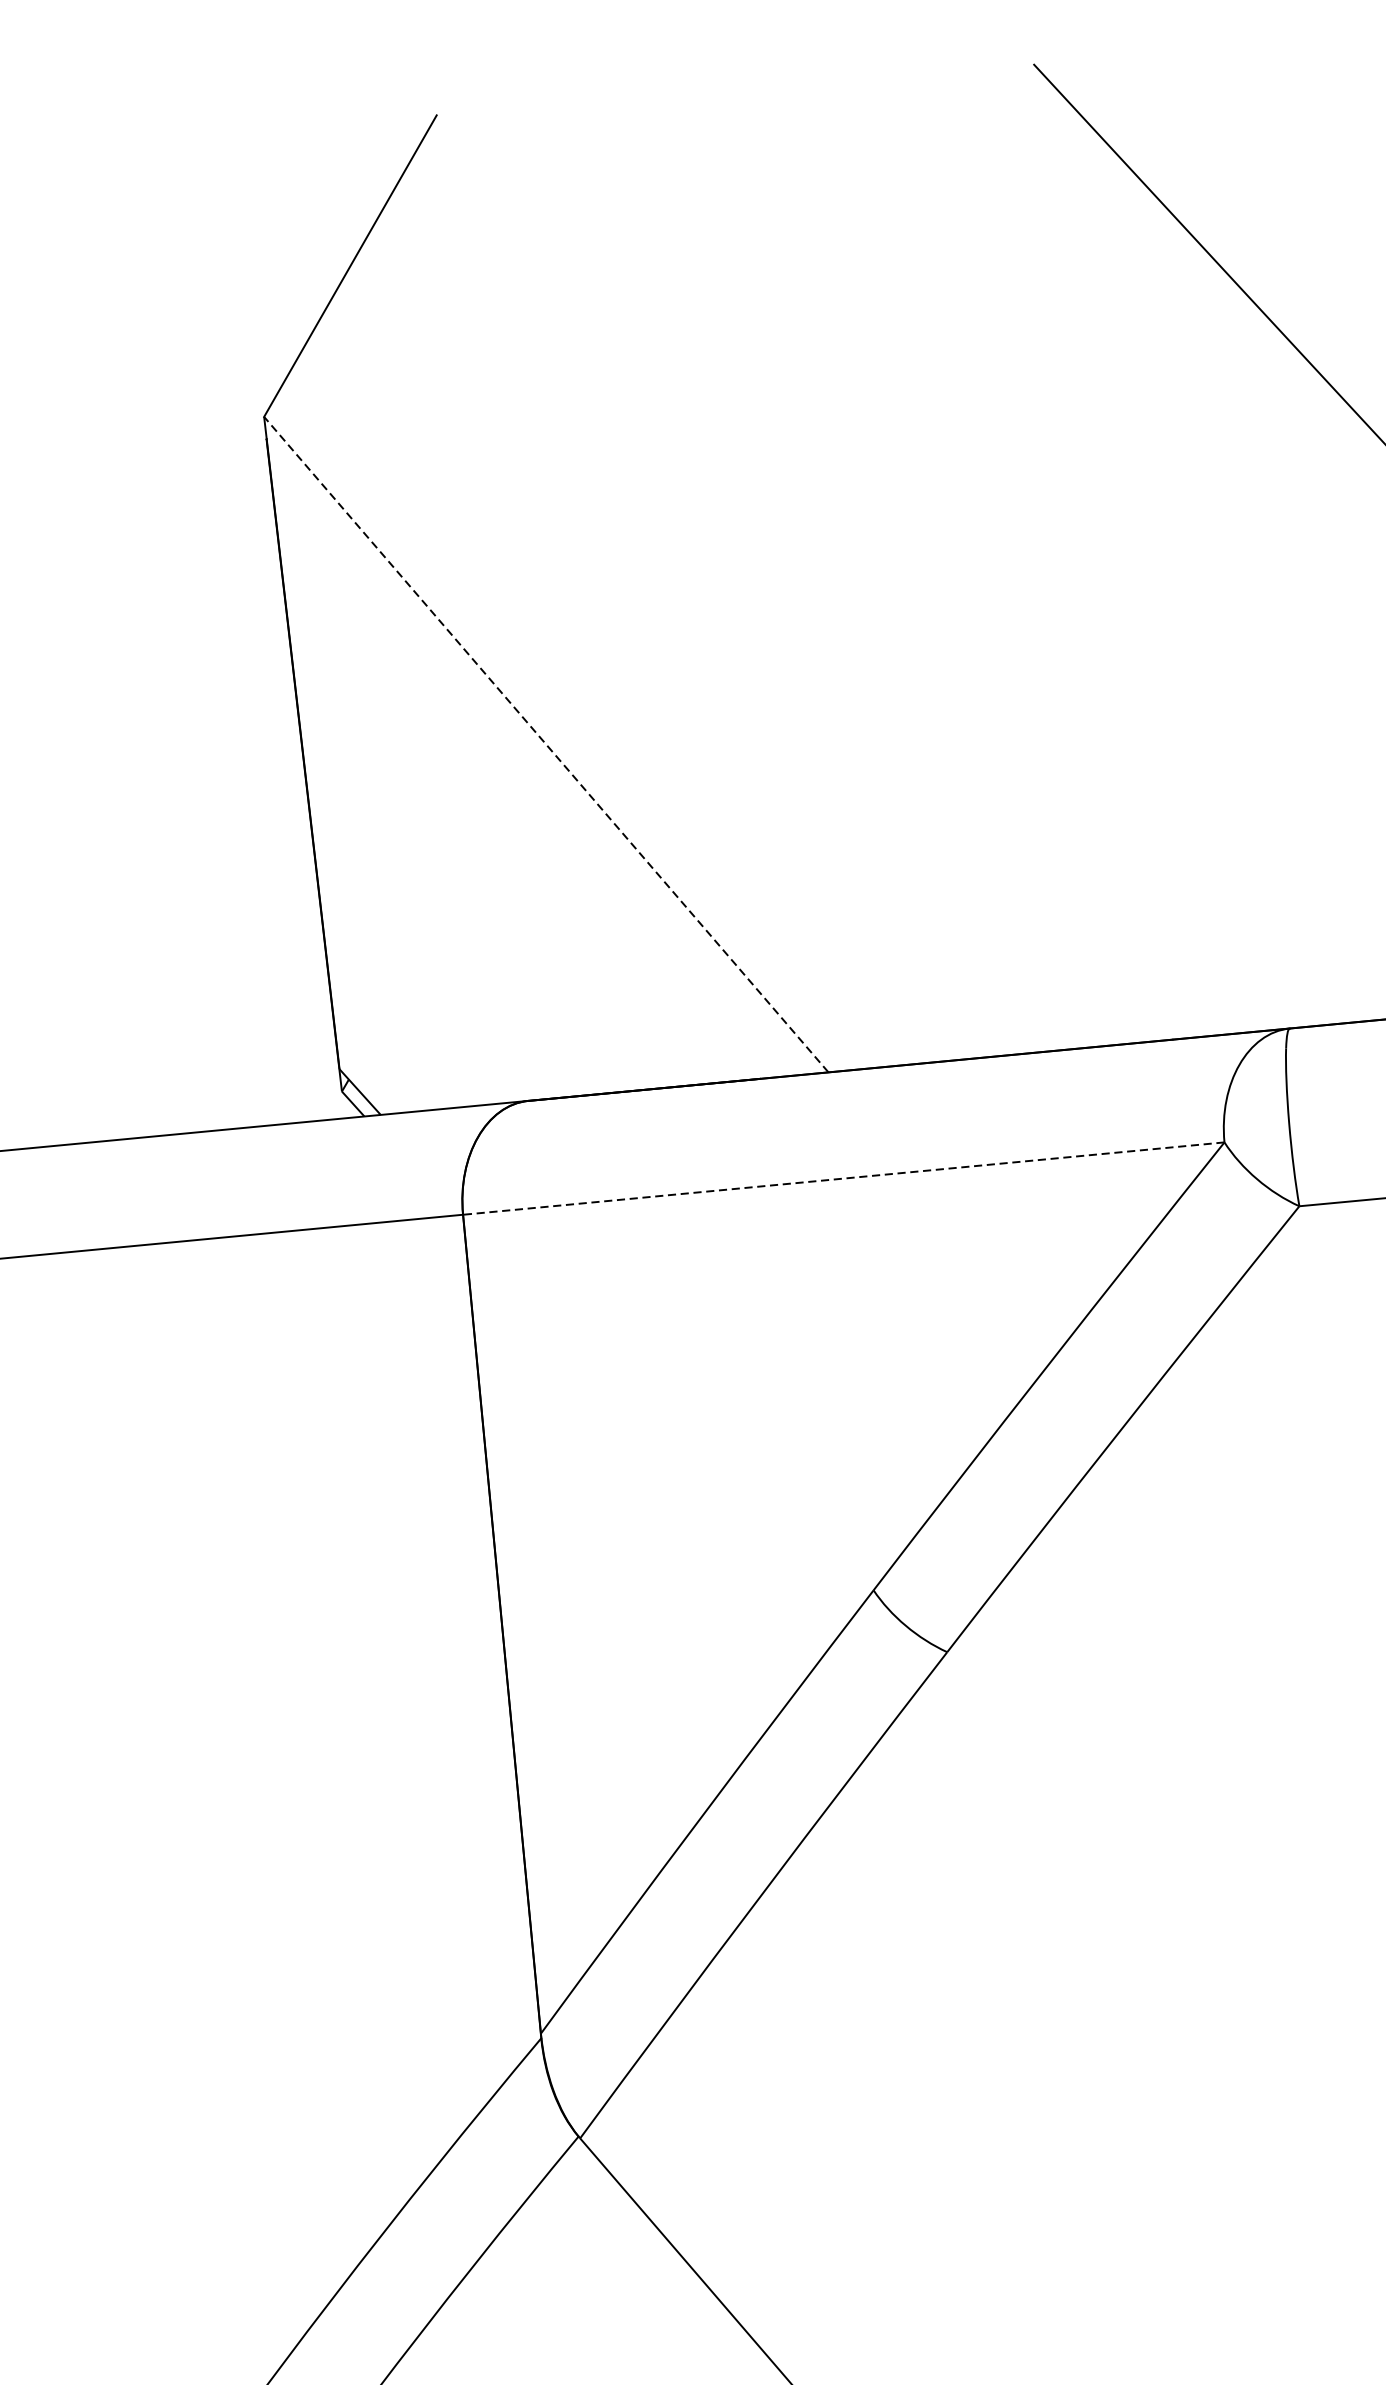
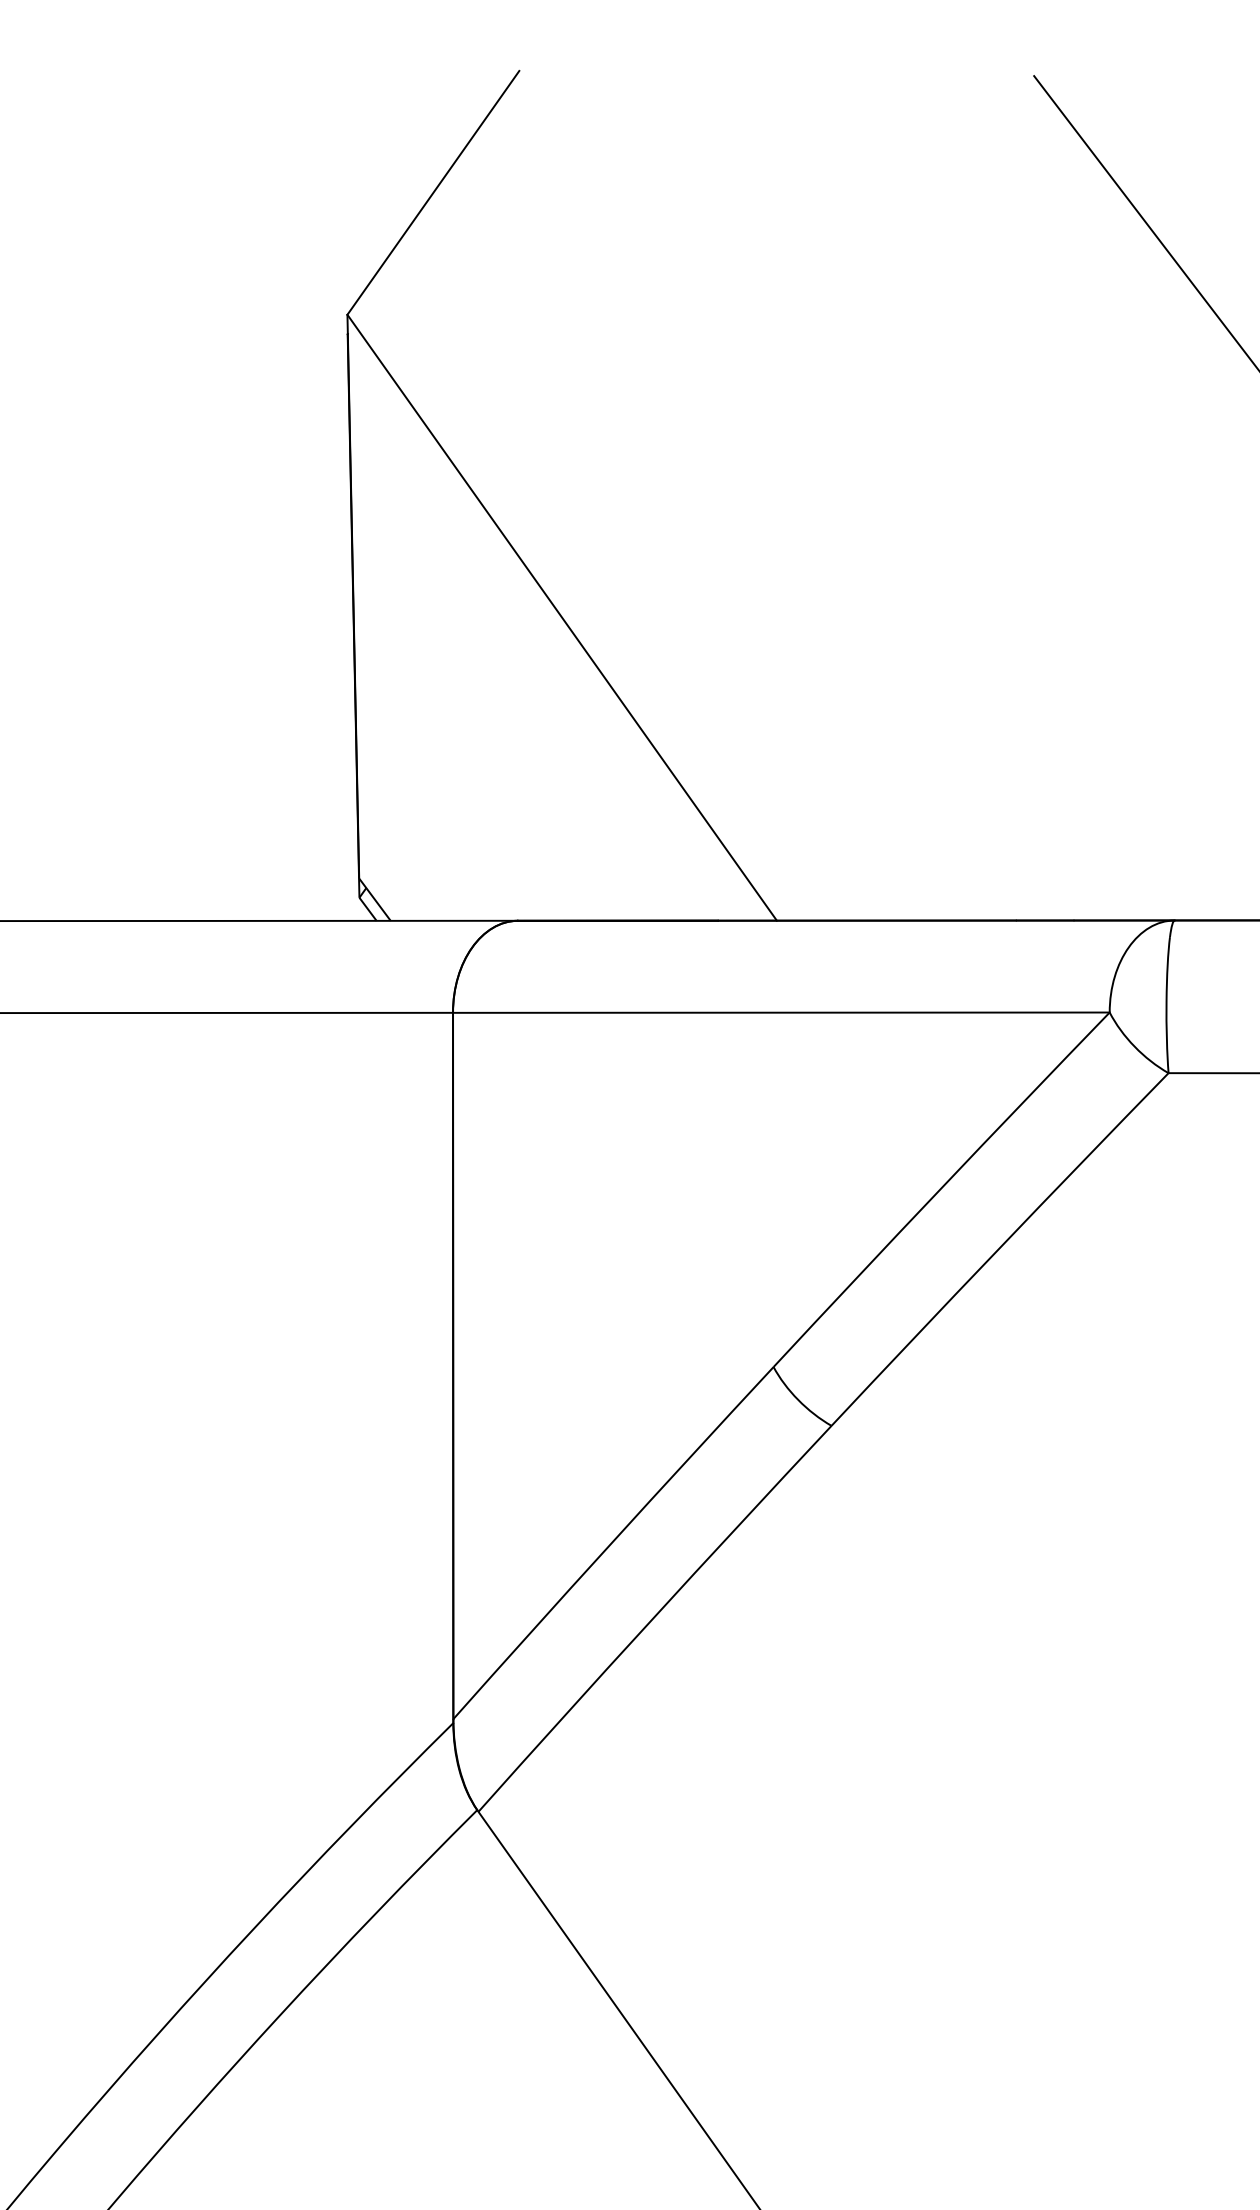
line: (545, 744) -> (561, 617), dashed -> solid
line: (842, 1178) -> (780, 1012), dashed -> solid

